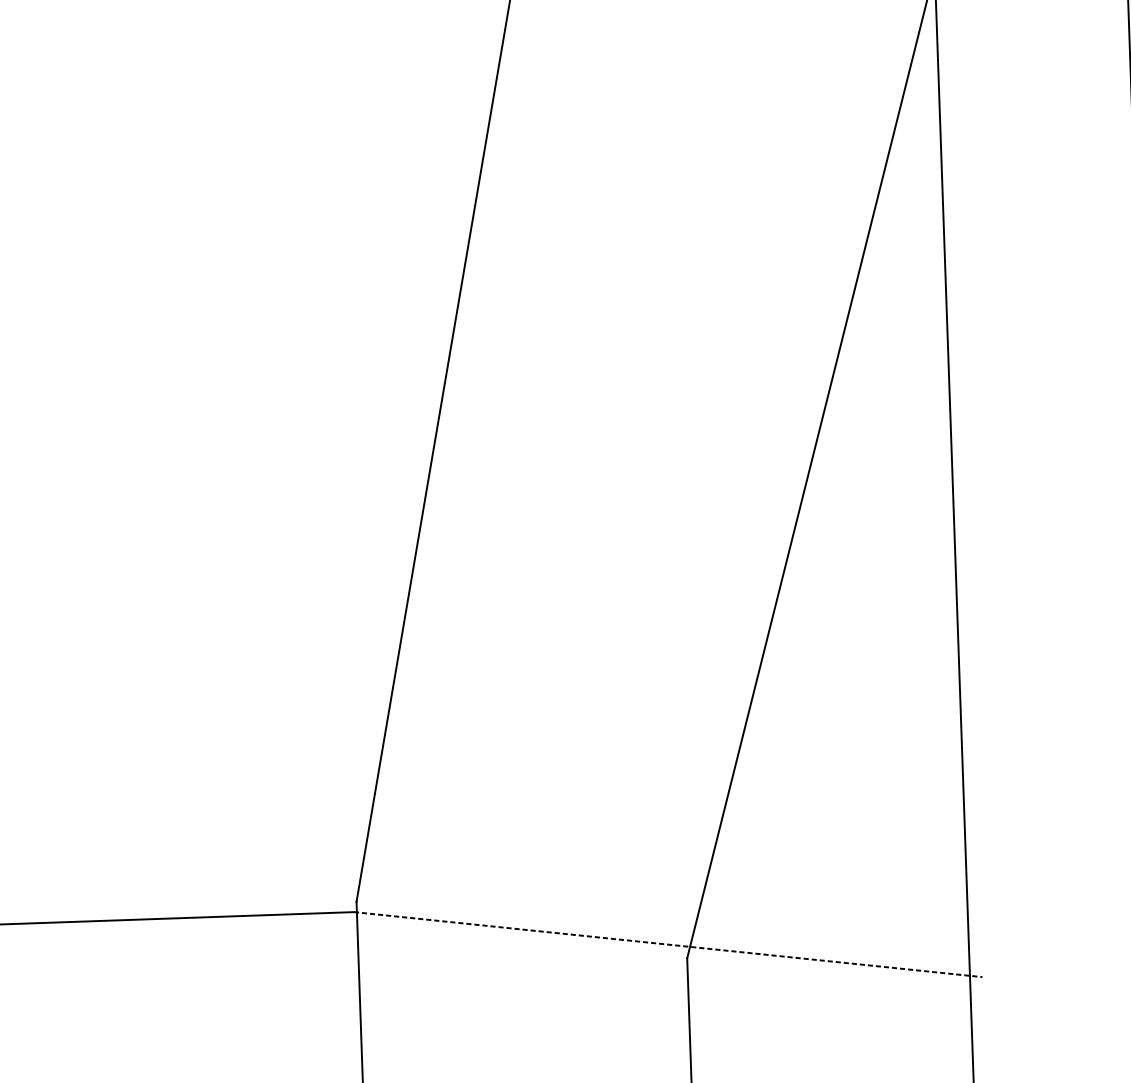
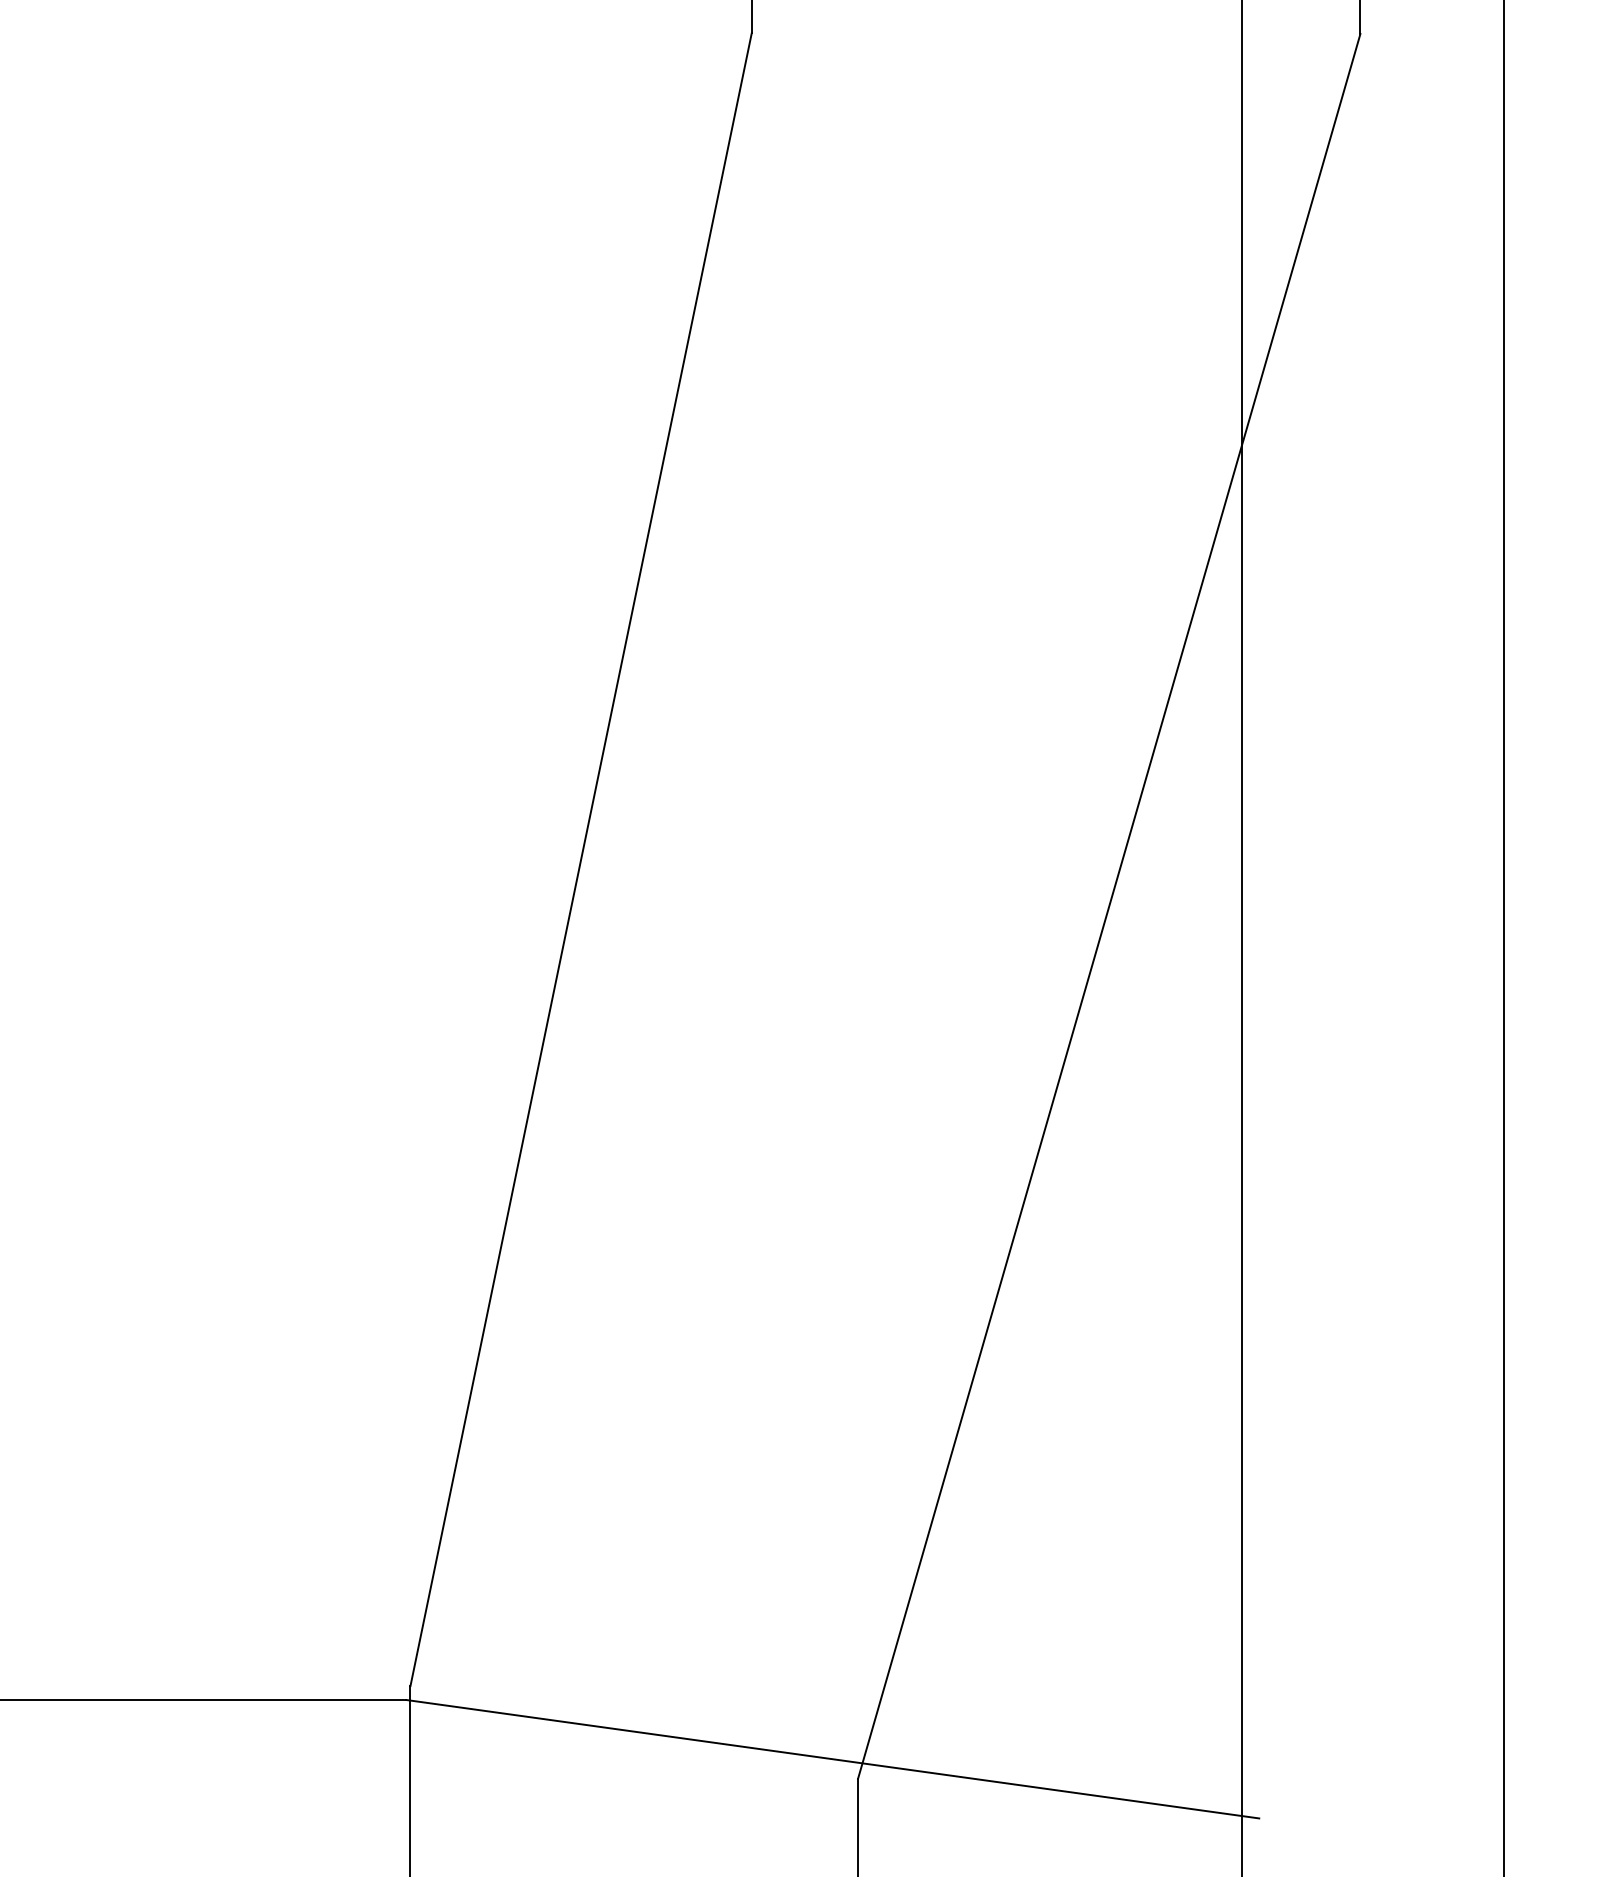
line: (667, 944) -> (832, 1759), dashed -> solid

